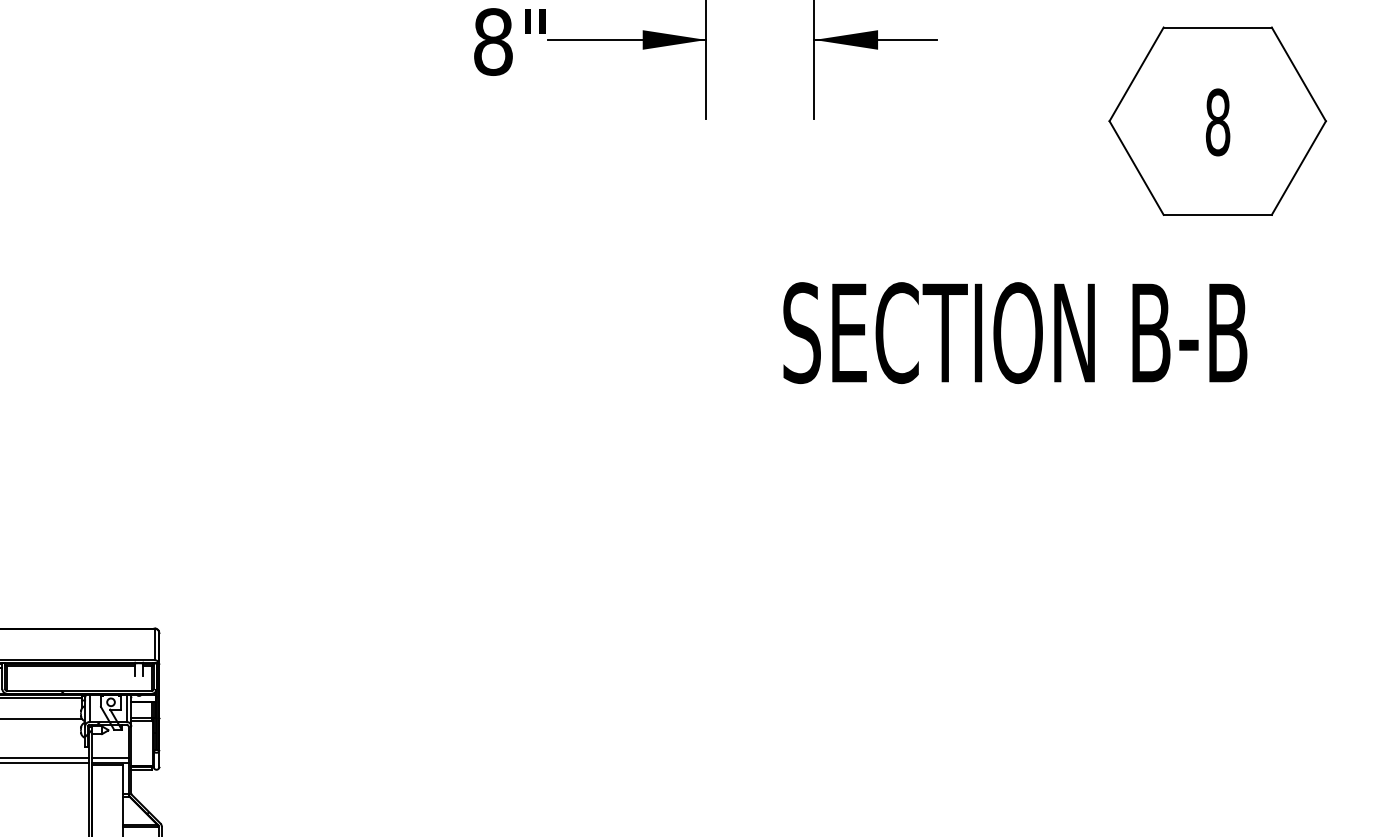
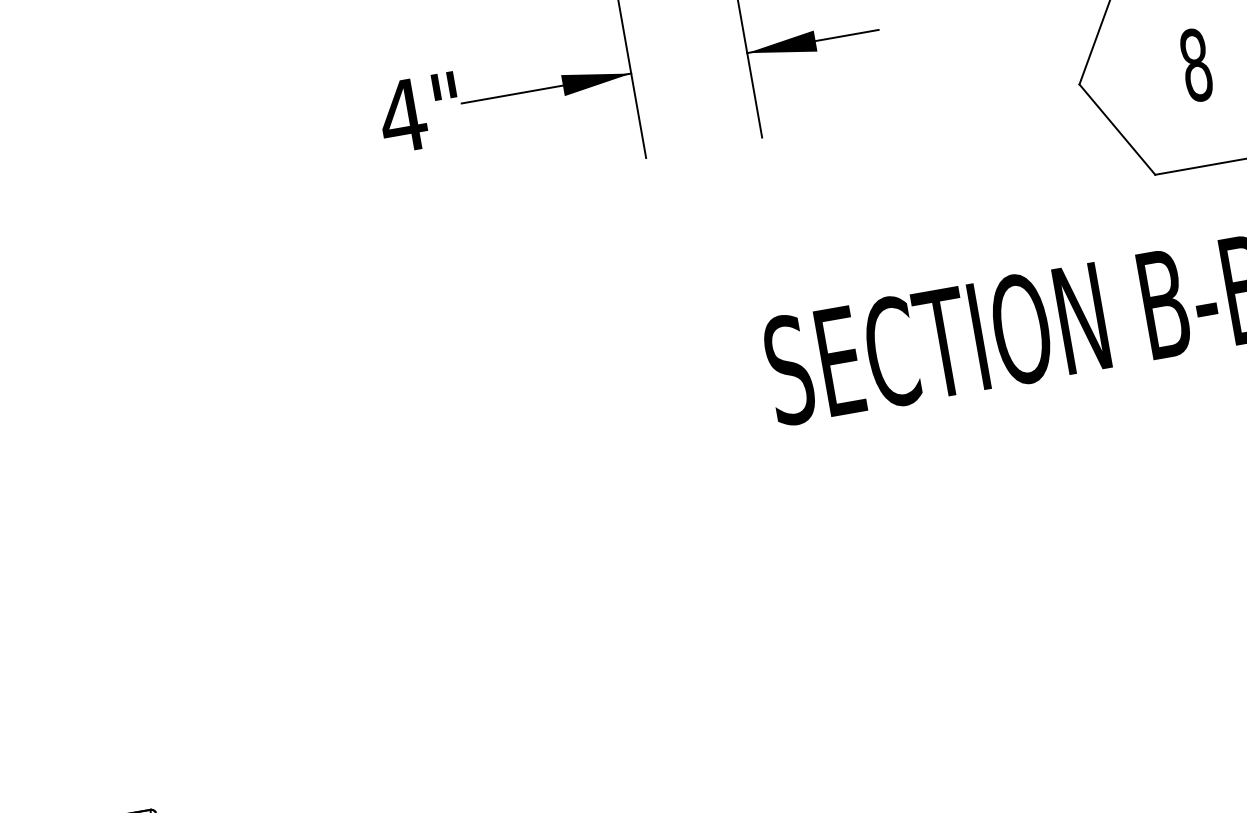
text: (492, 41) -> (401, 115), 8 -> 4

